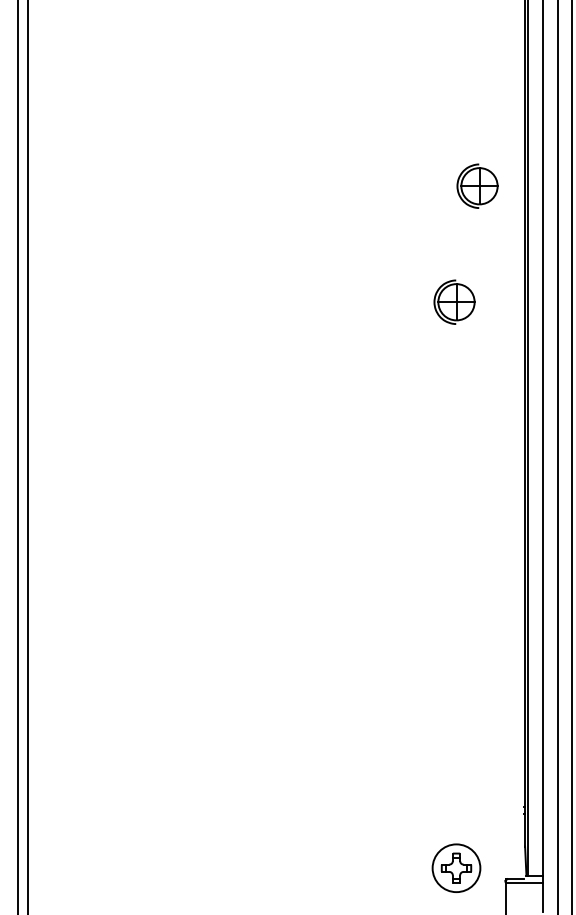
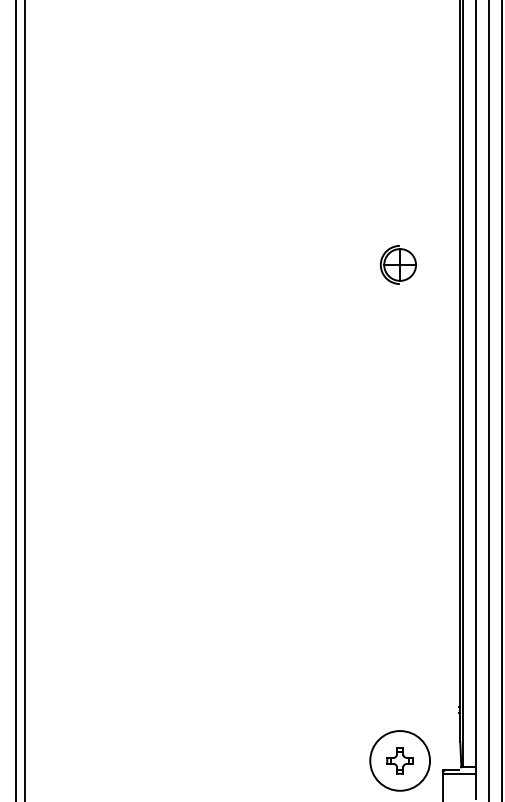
part: (477, 185) -> (418, 162), removed
circle: (456, 868) -> (400, 761), size x1.43

